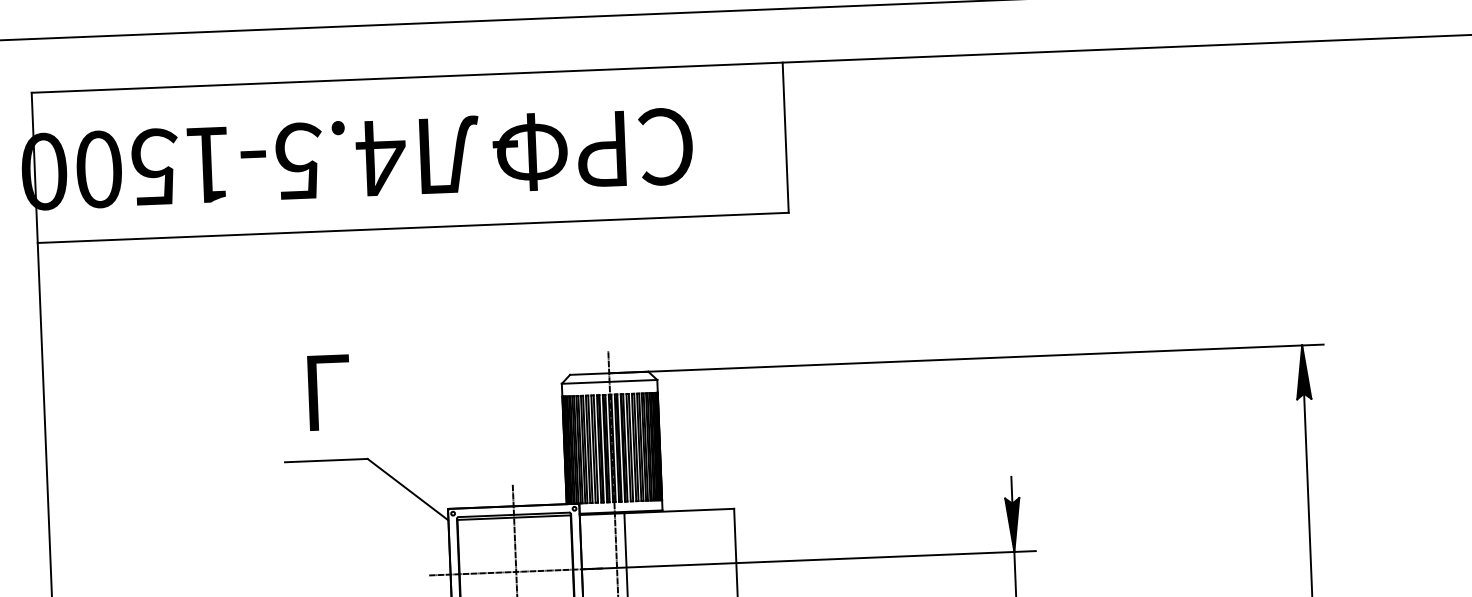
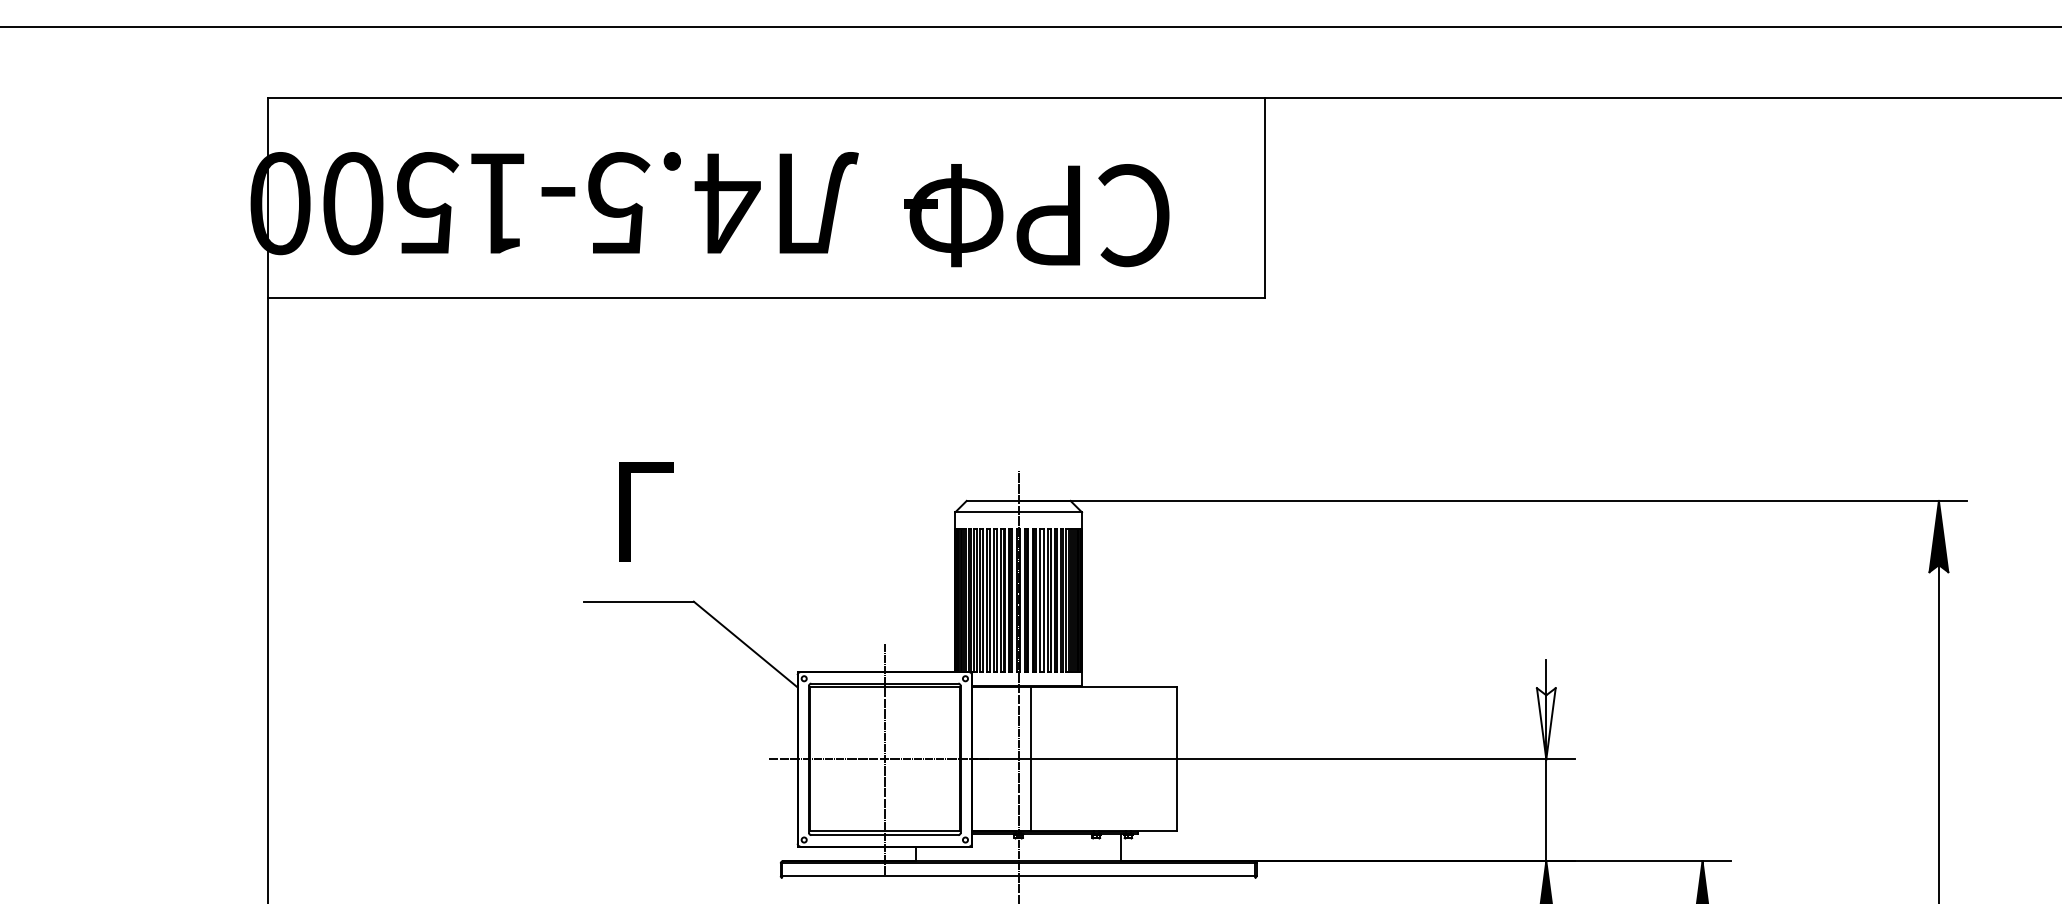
text: (592, 149) -> (1036, 215), moved
fill: (1012, 524) -> (1545, 723), removed

